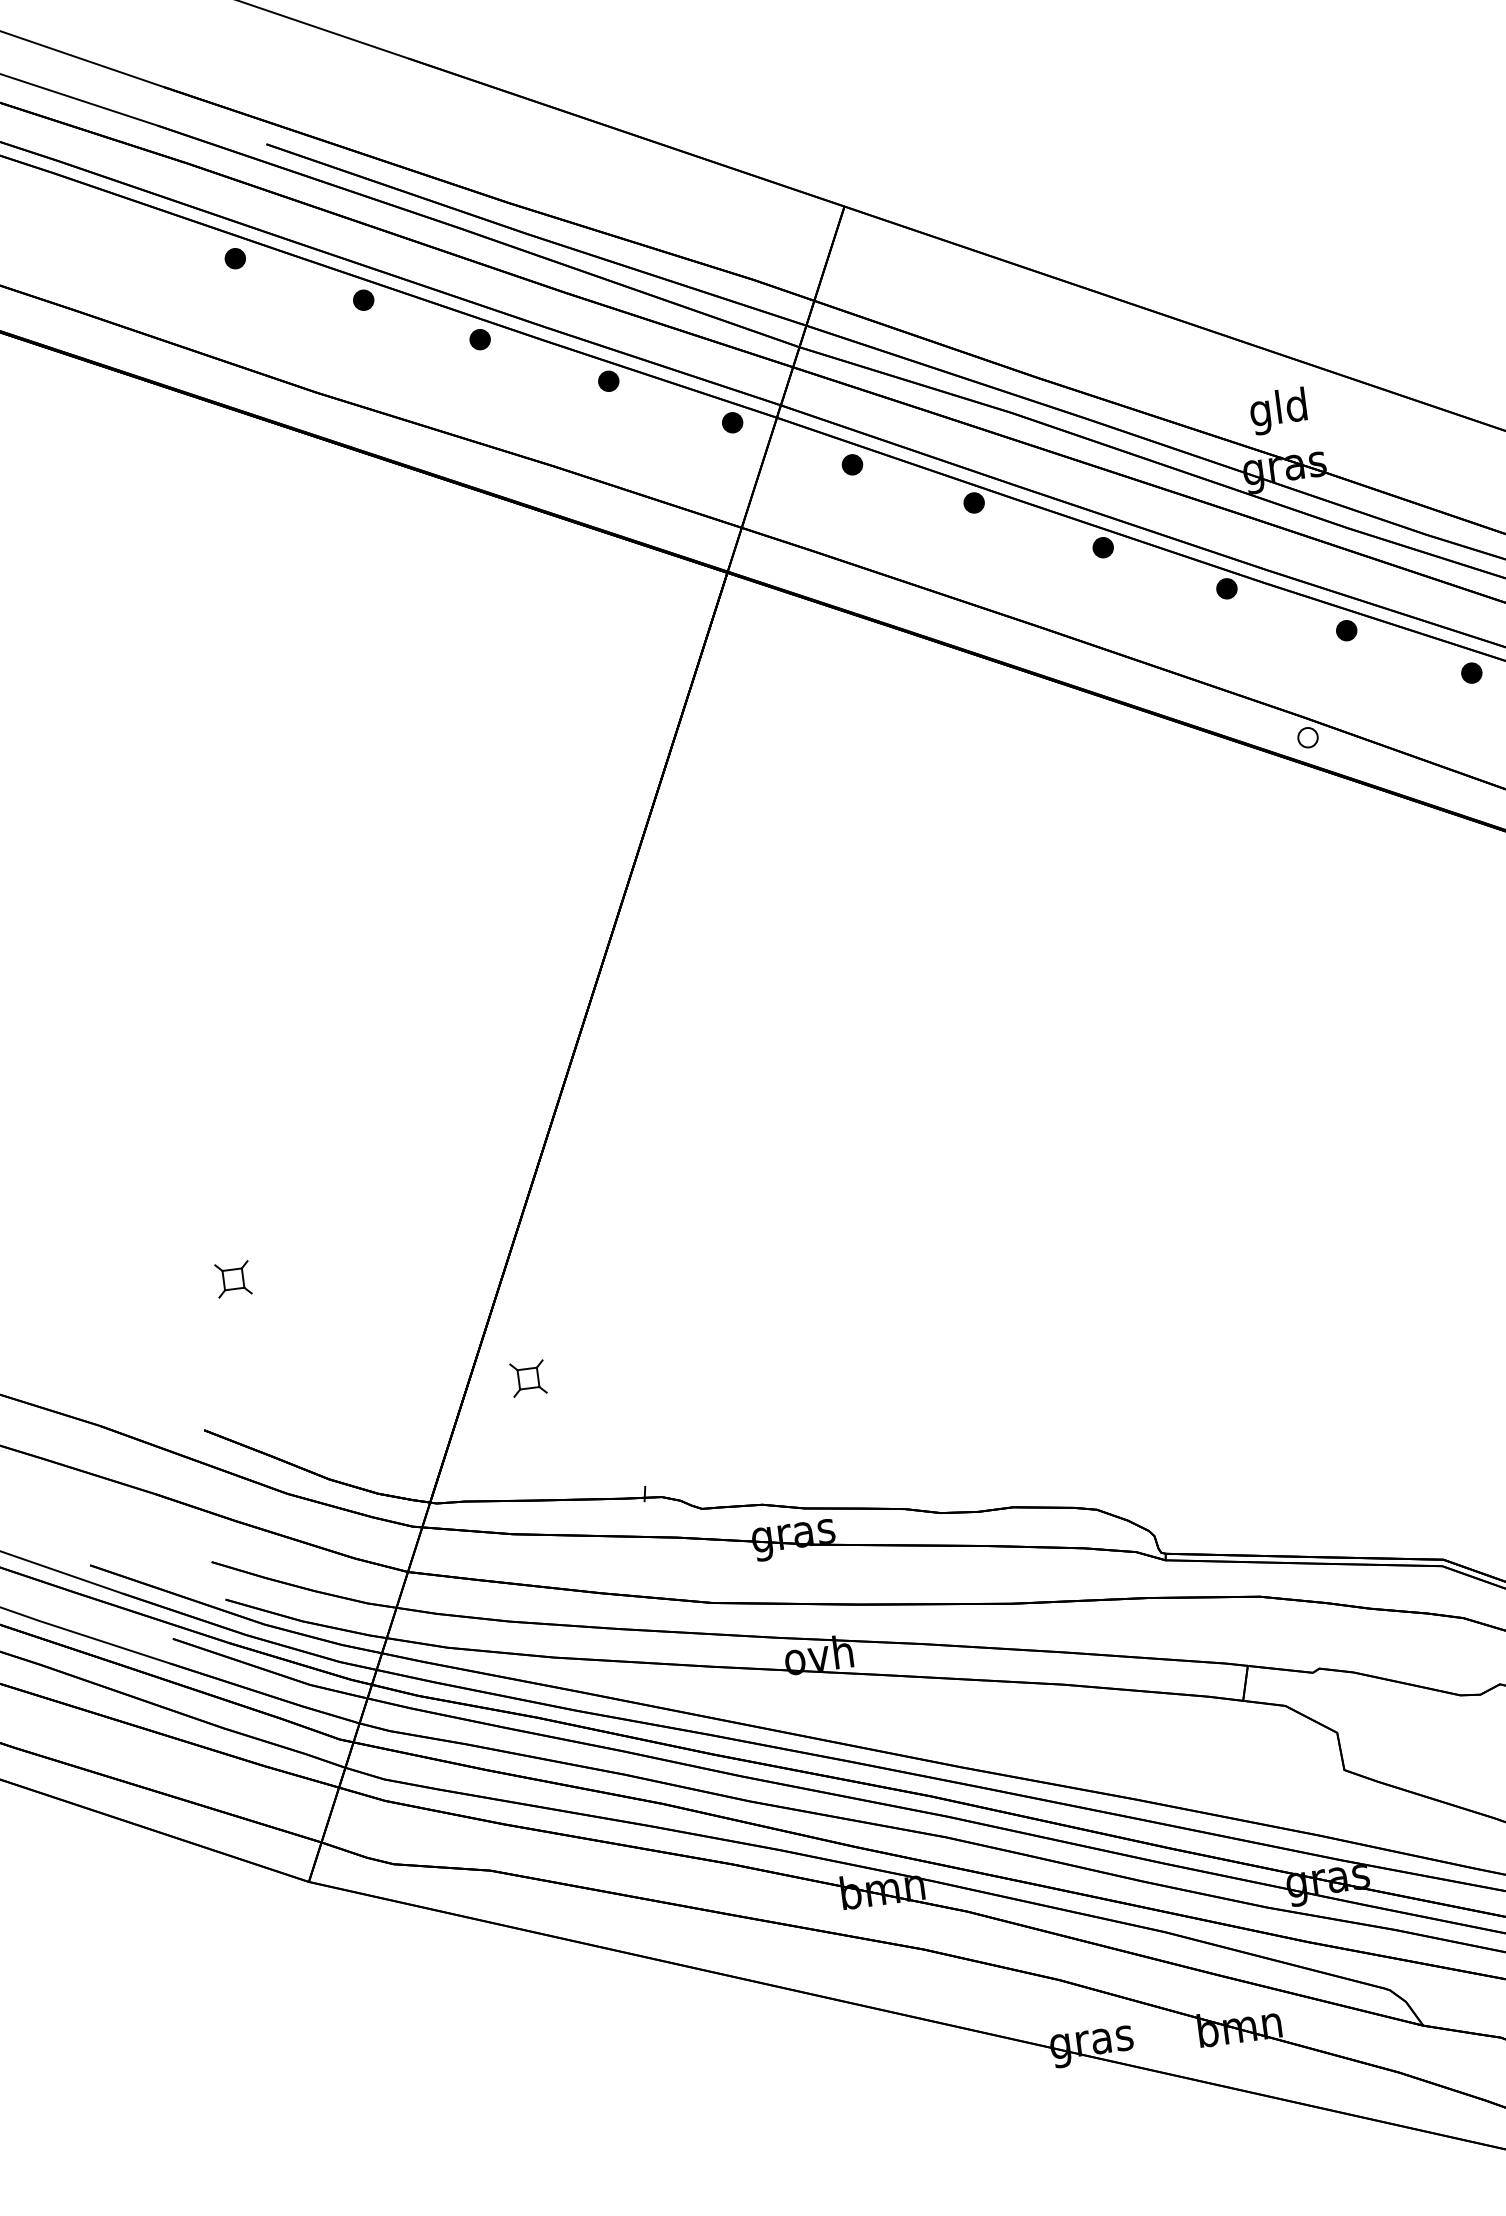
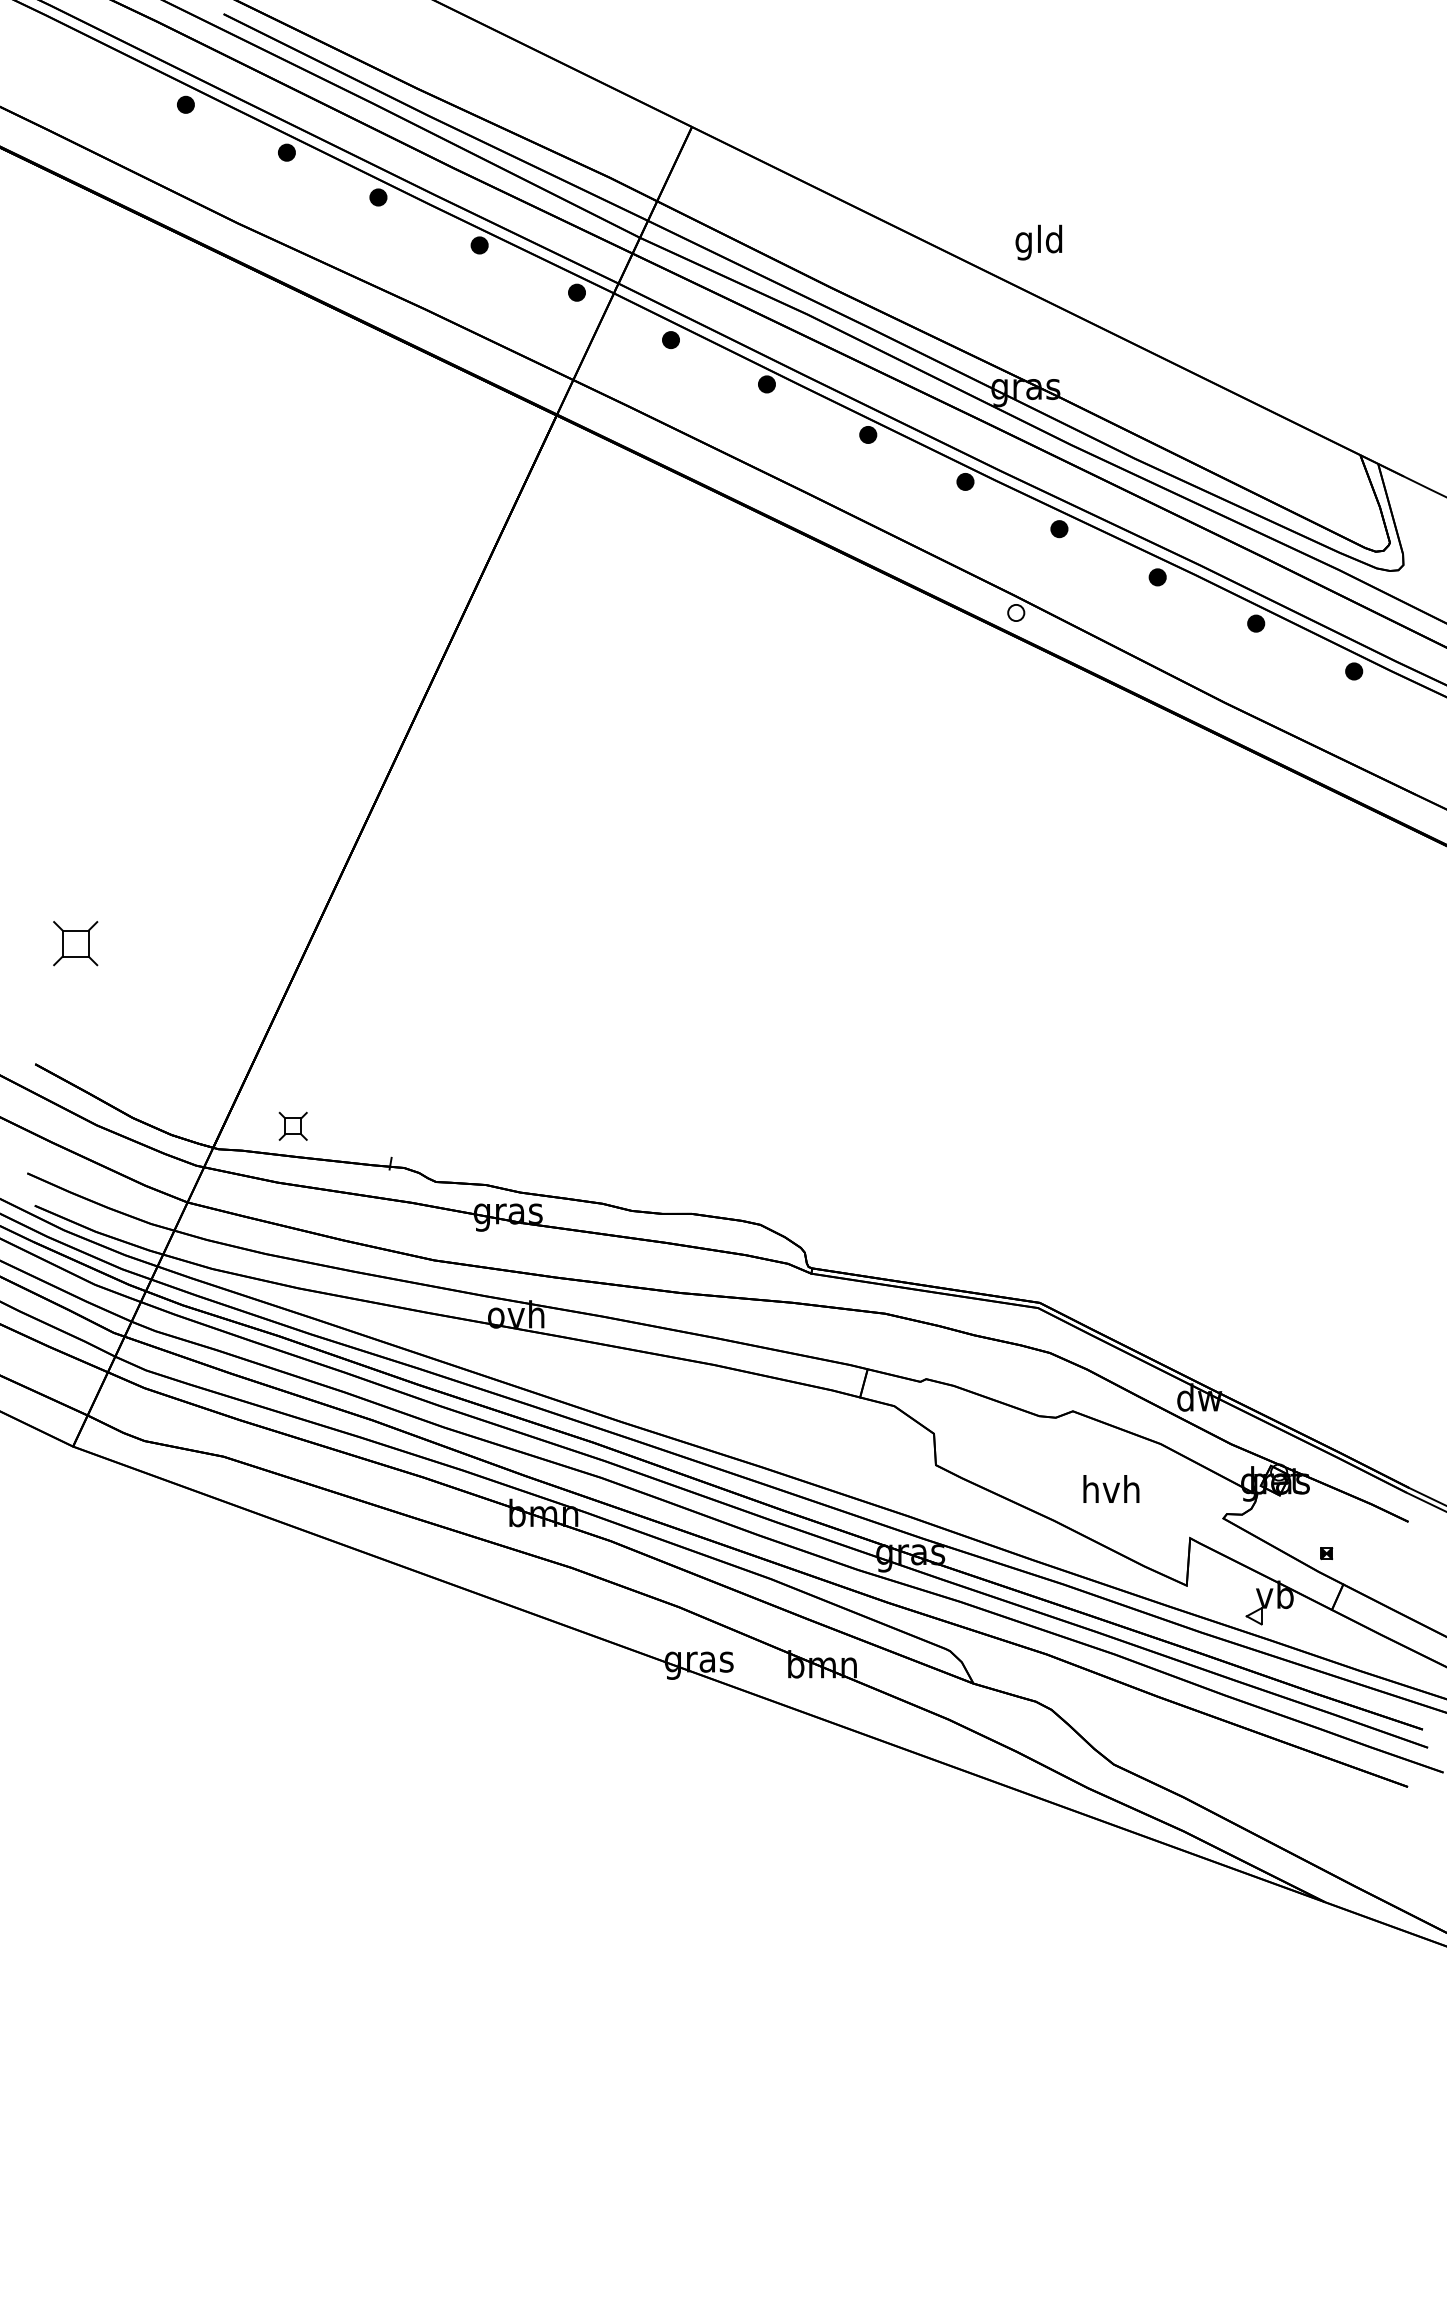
text: (1278, 411) -> (1038, 242), moved
part: (232, 1278) -> (74, 942), size x1.6
part: (527, 1377) -> (292, 1125), moved

